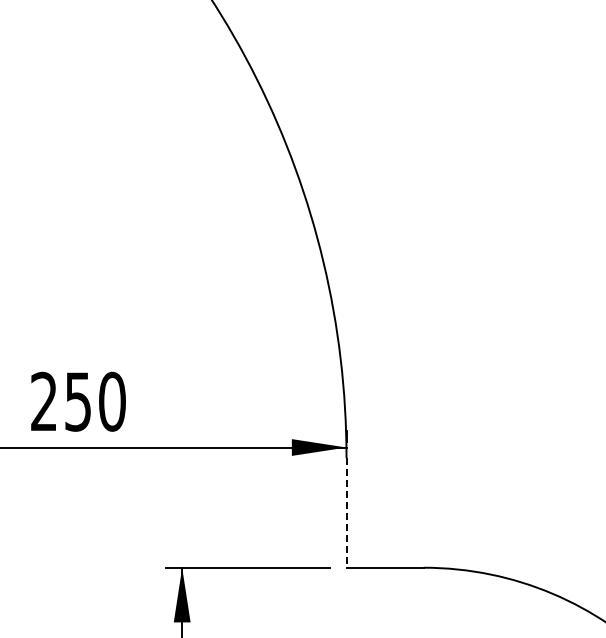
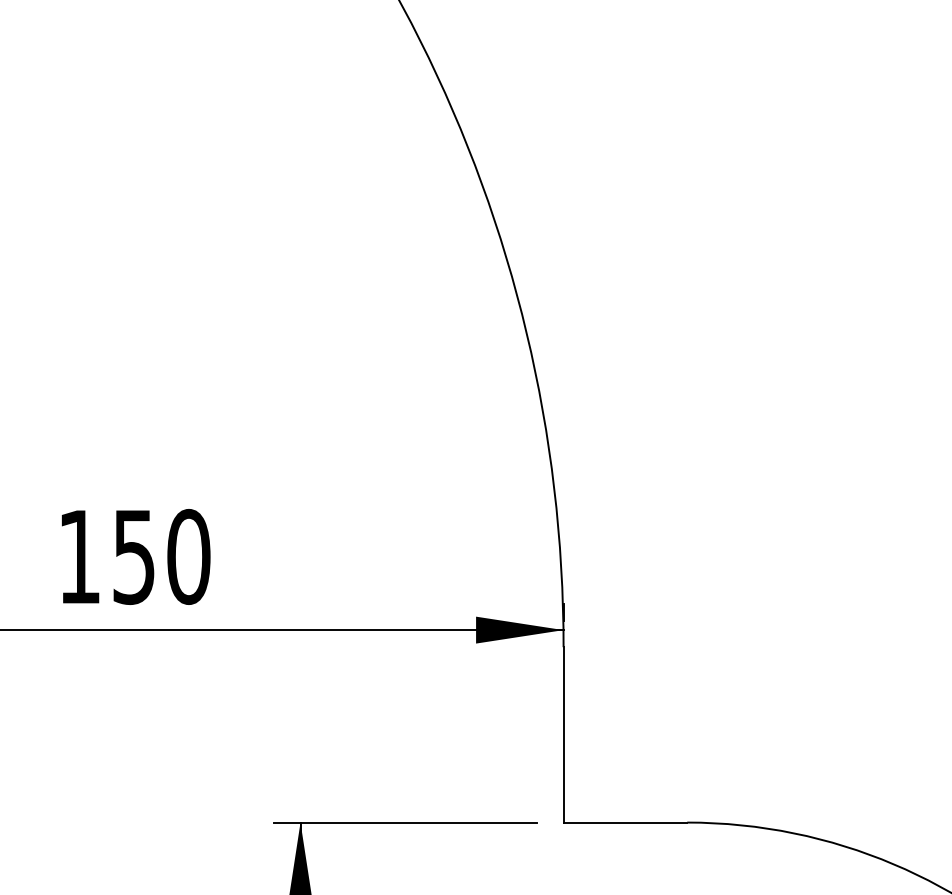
text: (43, 400) -> (78, 554), 250 -> 150
line: (346, 512) -> (563, 734), dashed -> solid

